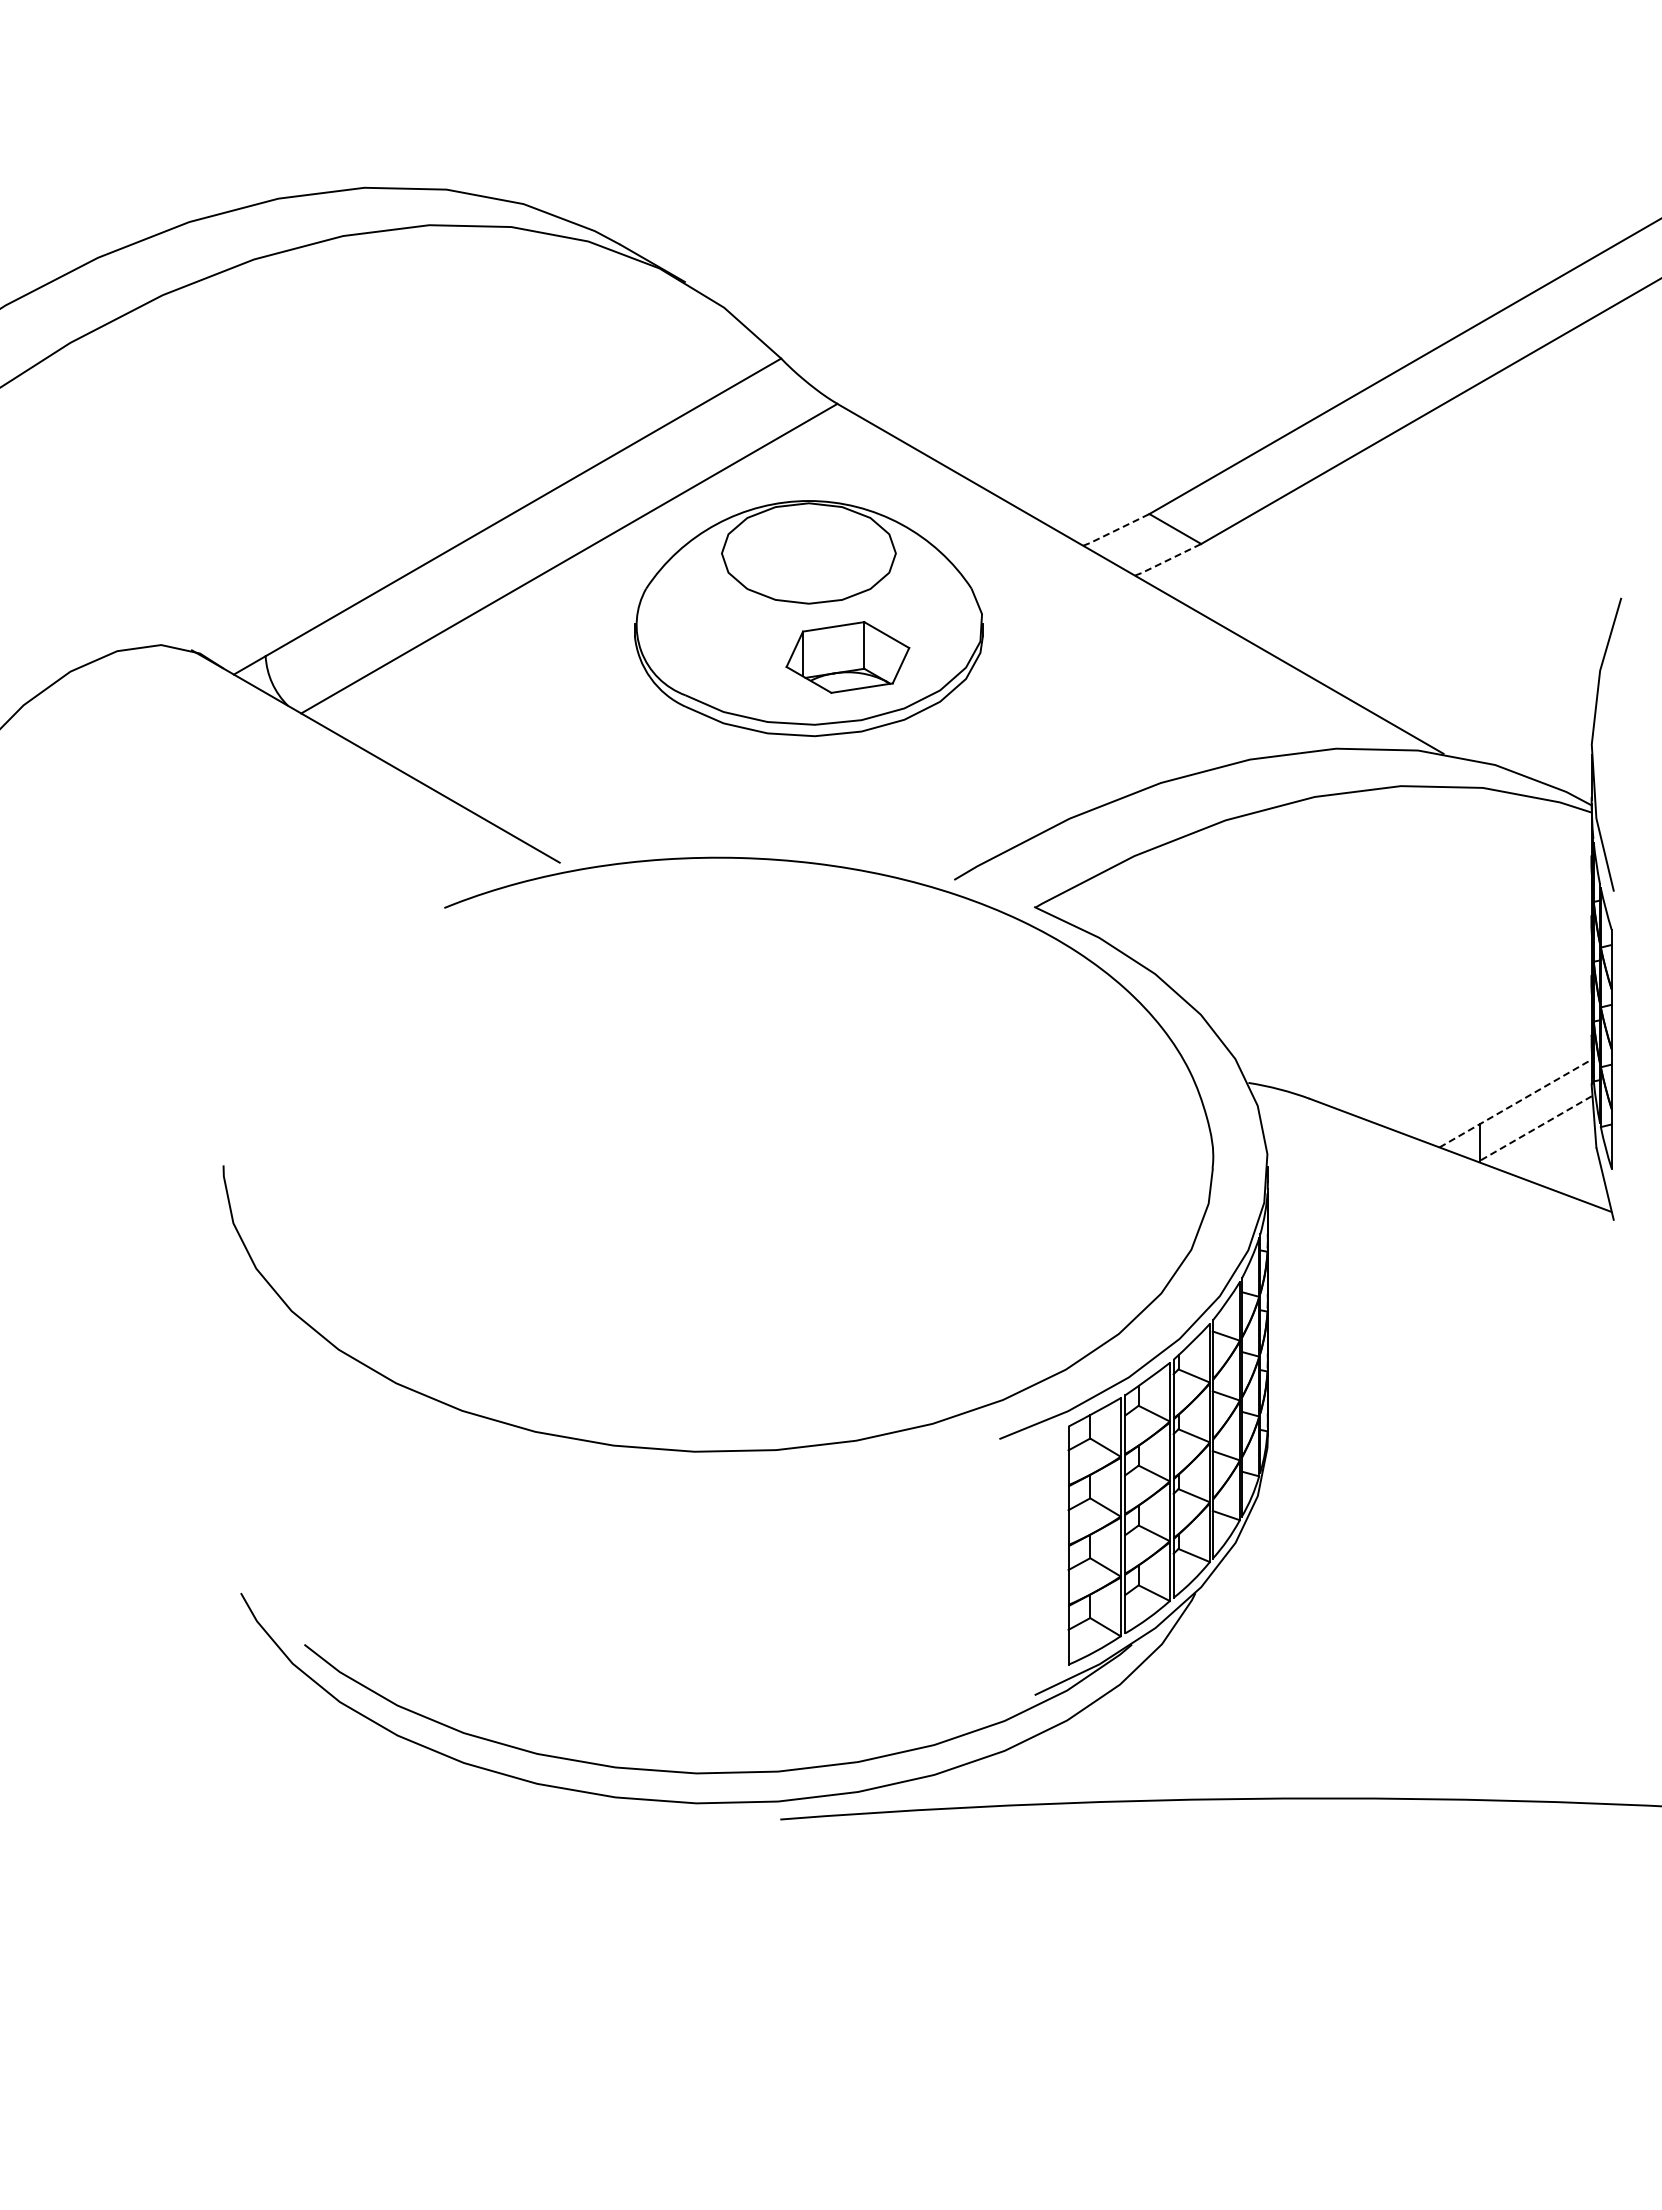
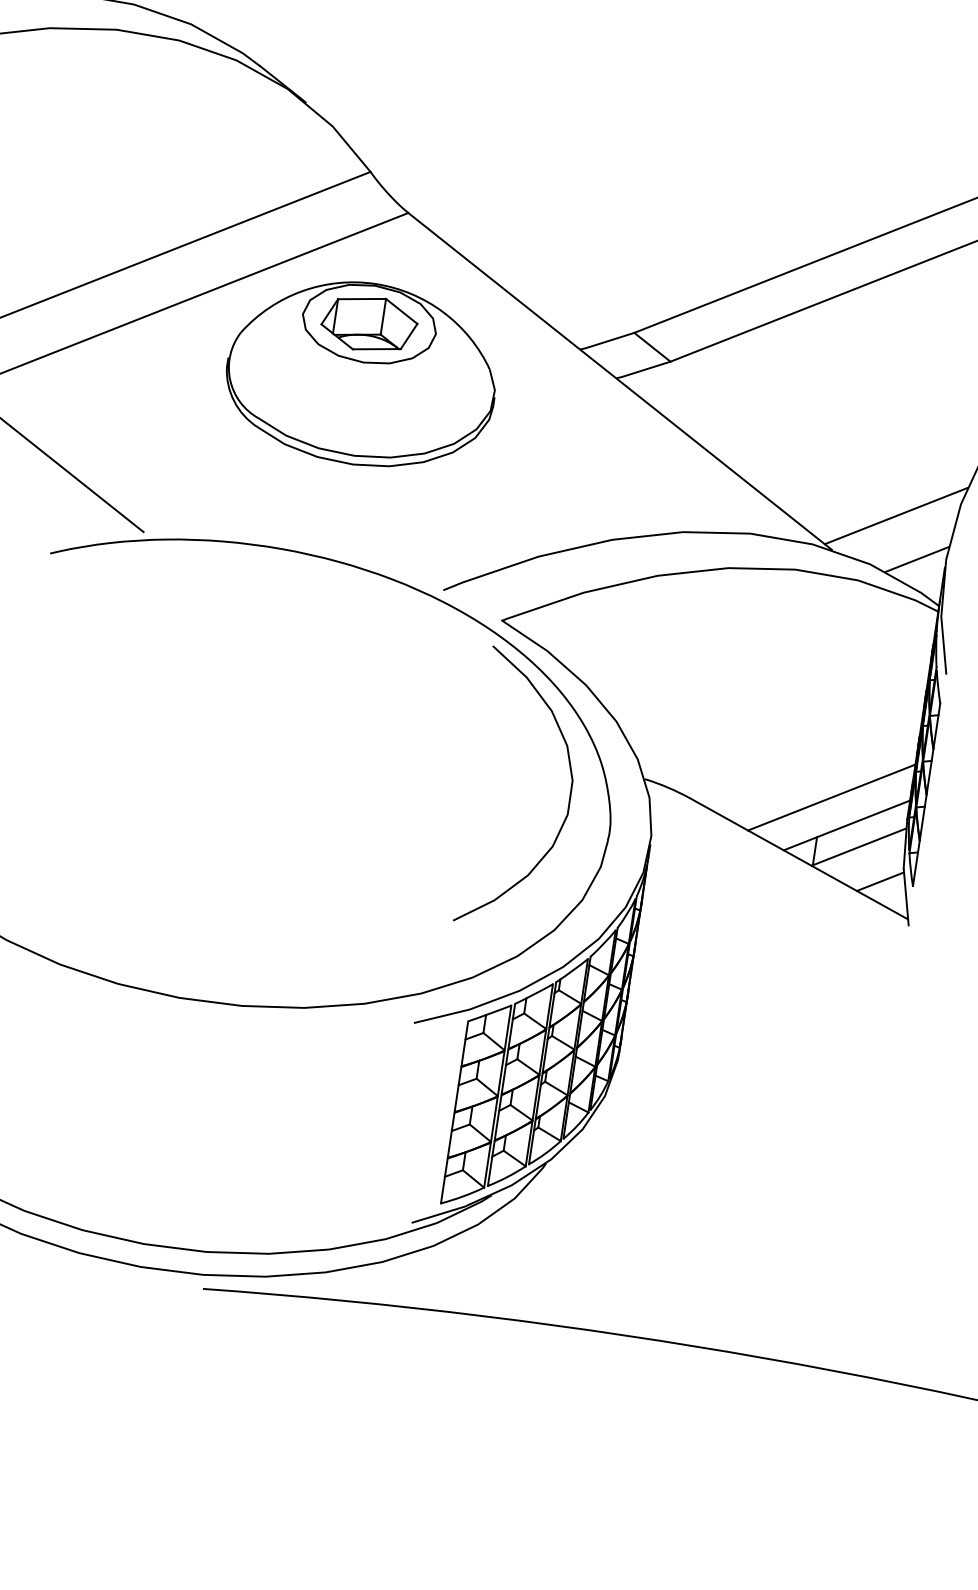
line: (1115, 530) -> (606, 341), dashed -> solid
line: (1167, 560) -> (642, 370), dashed -> solid
part: (847, 657) -> (369, 324), moved
line: (1519, 697) -> (896, 515), added
line: (1554, 749) -> (917, 559), added
line: (1490, 1070) -> (831, 797), added
line: (1515, 1103) -> (846, 825), dashed -> solid
curve: (1155, 1121) -> (569, 798), added
line: (1534, 1129) -> (858, 847), dashed -> solid
line: (1568, 1168) -> (879, 881), added

